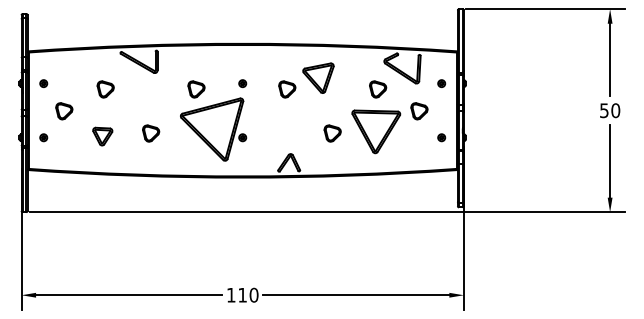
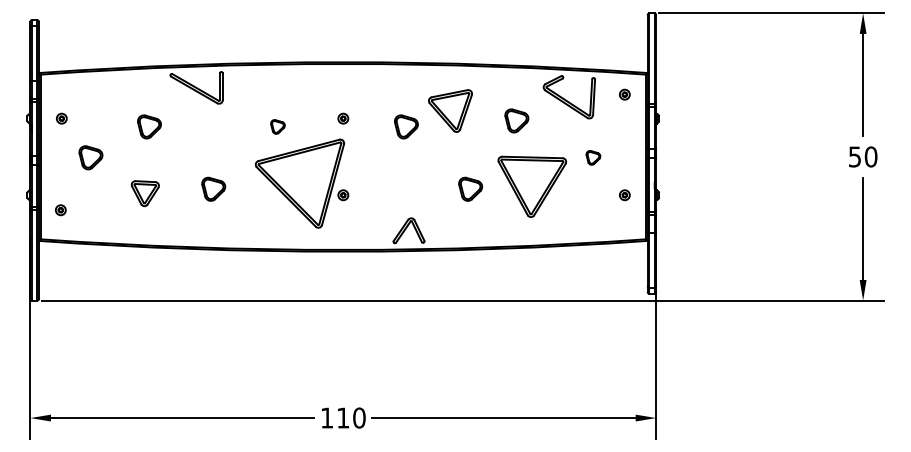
part: (441, 83) -> (624, 94), moved
part: (196, 89) -> (277, 126), size x0.6
part: (377, 89) -> (516, 120), moved
part: (419, 111) -> (593, 157), size x0.6
part: (43, 137) -> (60, 210), moved

